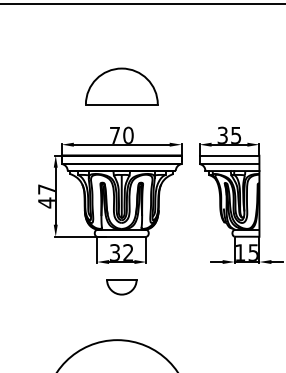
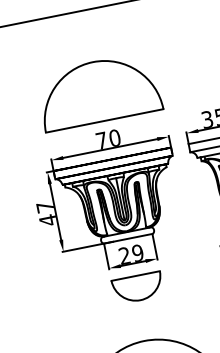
part: (121, 86) -> (98, 91), size x1.67
text: (121, 252) -> (131, 254), 32 -> 29
part: (121, 287) -> (137, 288), size x1.67

